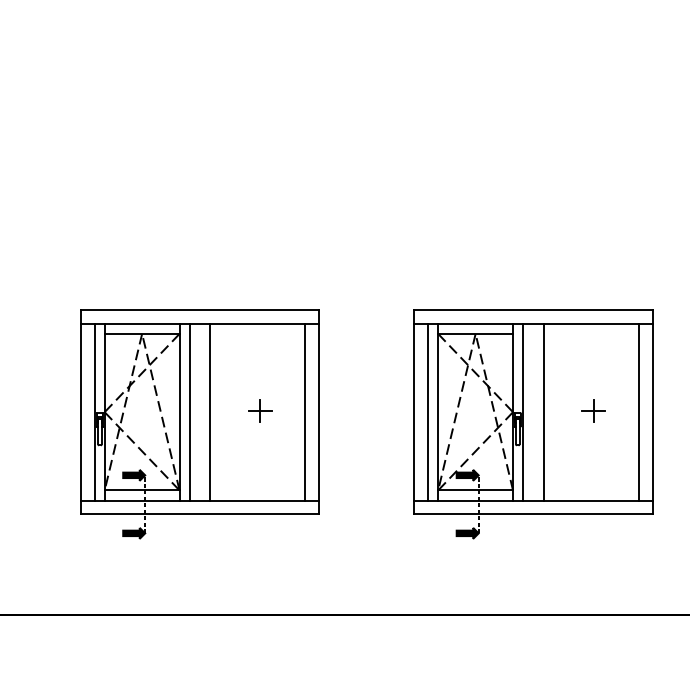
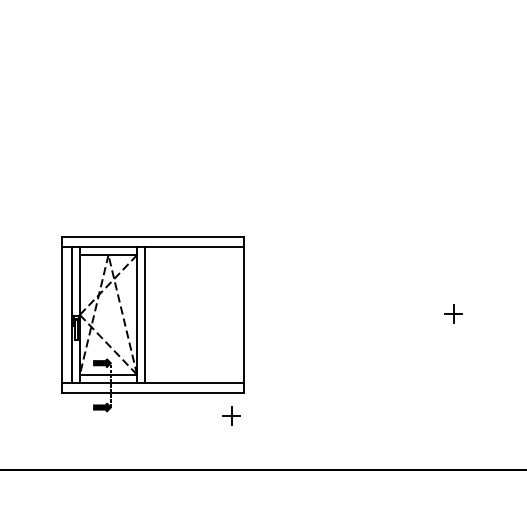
part: (259, 410) -> (231, 415), moved
line: (210, 411) -> (160, 314), removed
line: (305, 411) -> (233, 314), removed
part: (533, 424) -> (407, 324), removed

